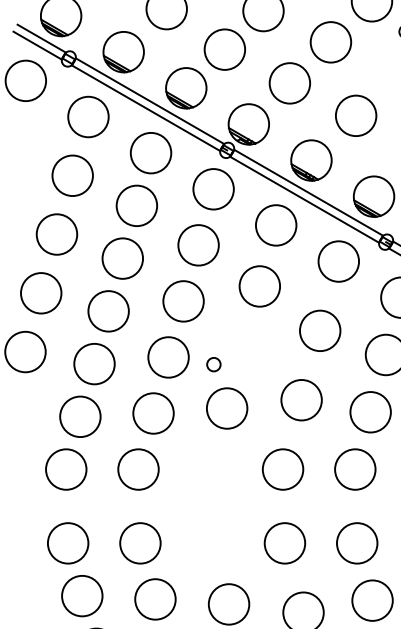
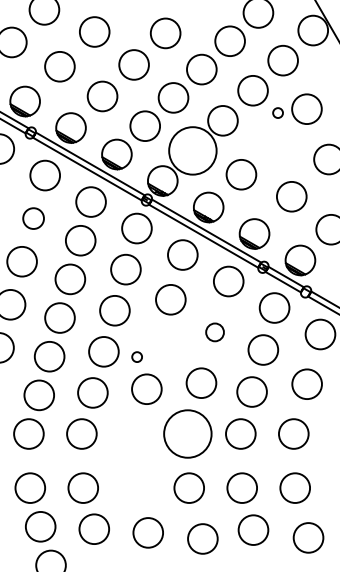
circle: (289, 82) -> (192, 150), size x1.6
circle: (72, 175) -> (33, 218), size x0.7
circle: (319, 331) -> (214, 332), size x0.6
circle: (282, 468) -> (187, 433), size x1.6

